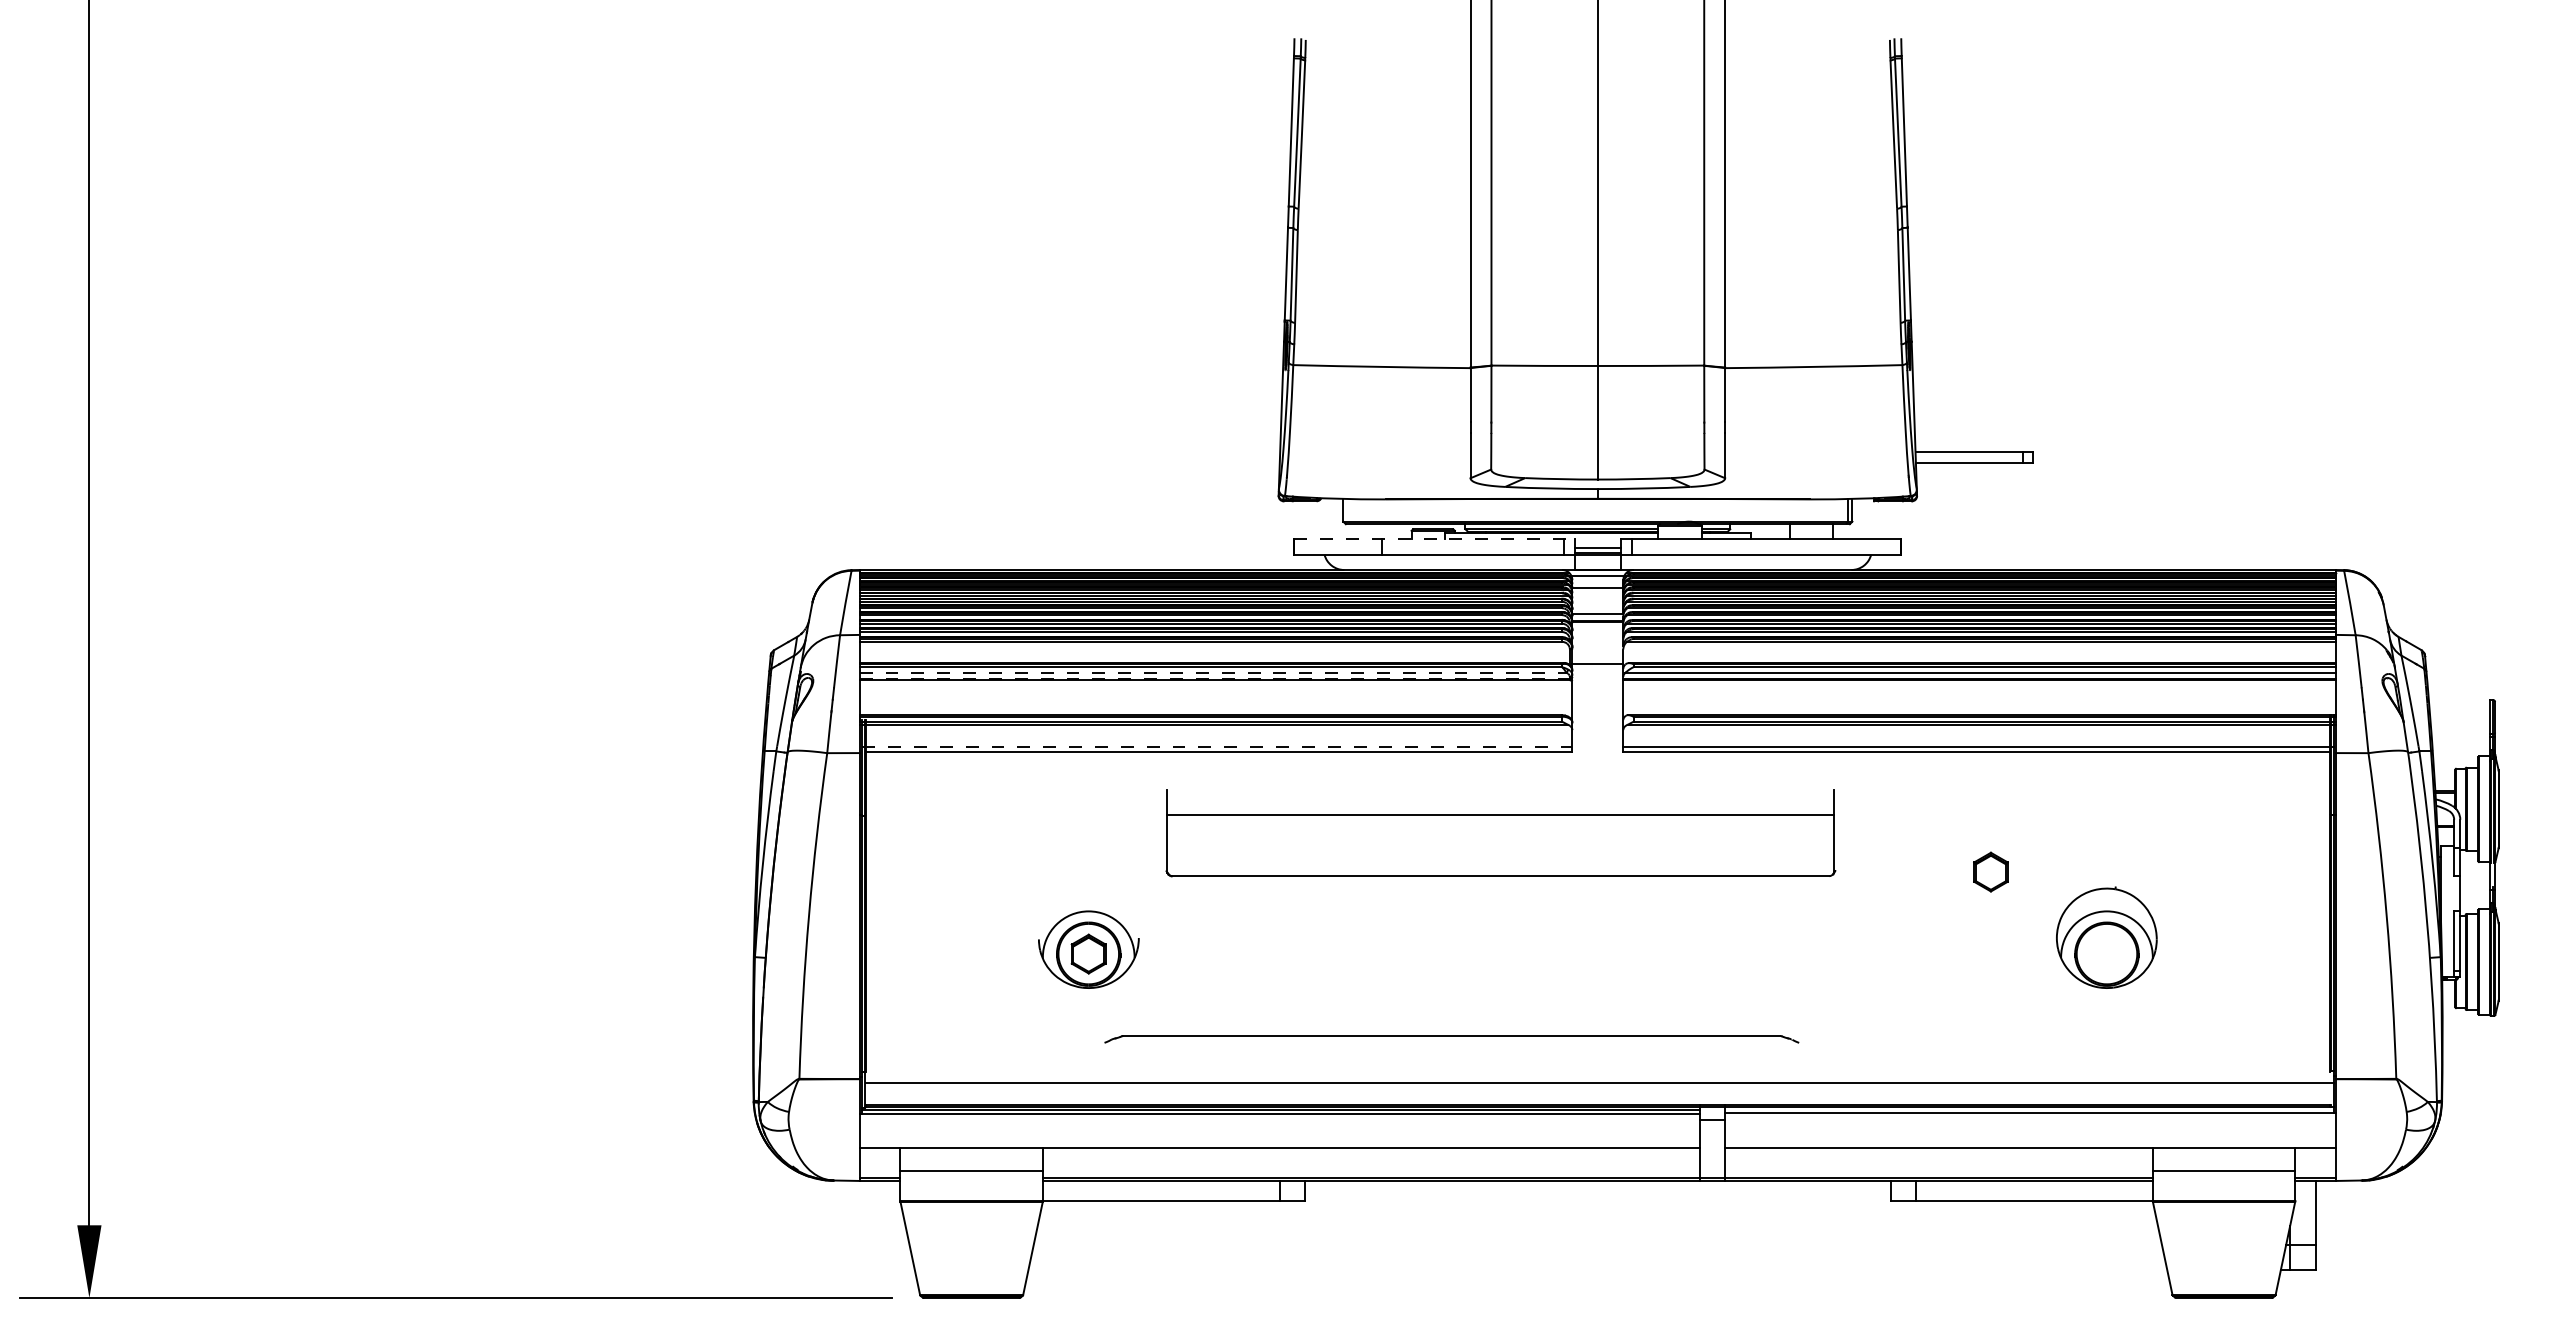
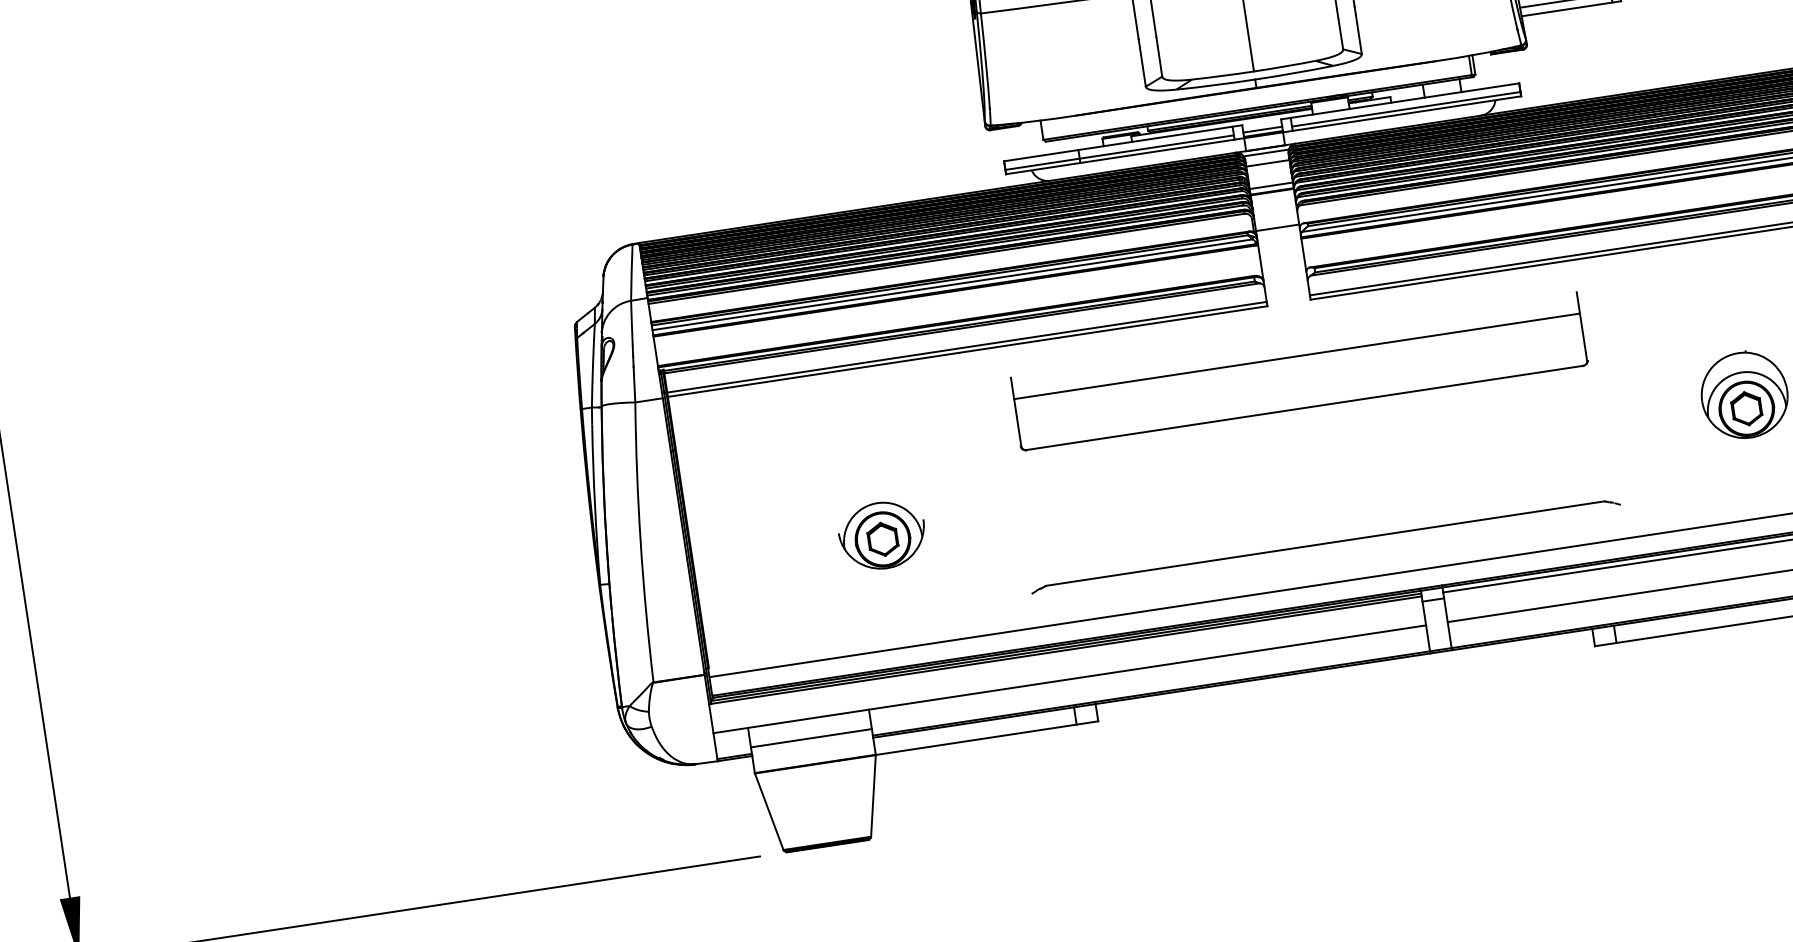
line: (1435, 539) -> (1123, 143), dashed -> solid
line: (1428, 549) -> (1119, 152), added
line: (1766, 549) -> (1406, 109), added
line: (1213, 672) -> (952, 284), dashed -> solid
line: (1215, 678) -> (955, 289), dashed -> solid
line: (1217, 747) -> (965, 347), dashed -> solid
part: (1500, 833) -> (1299, 371), moved
part: (1990, 871) -> (1746, 408), moved
part: (1451, 1039) -> (1325, 546), moved

